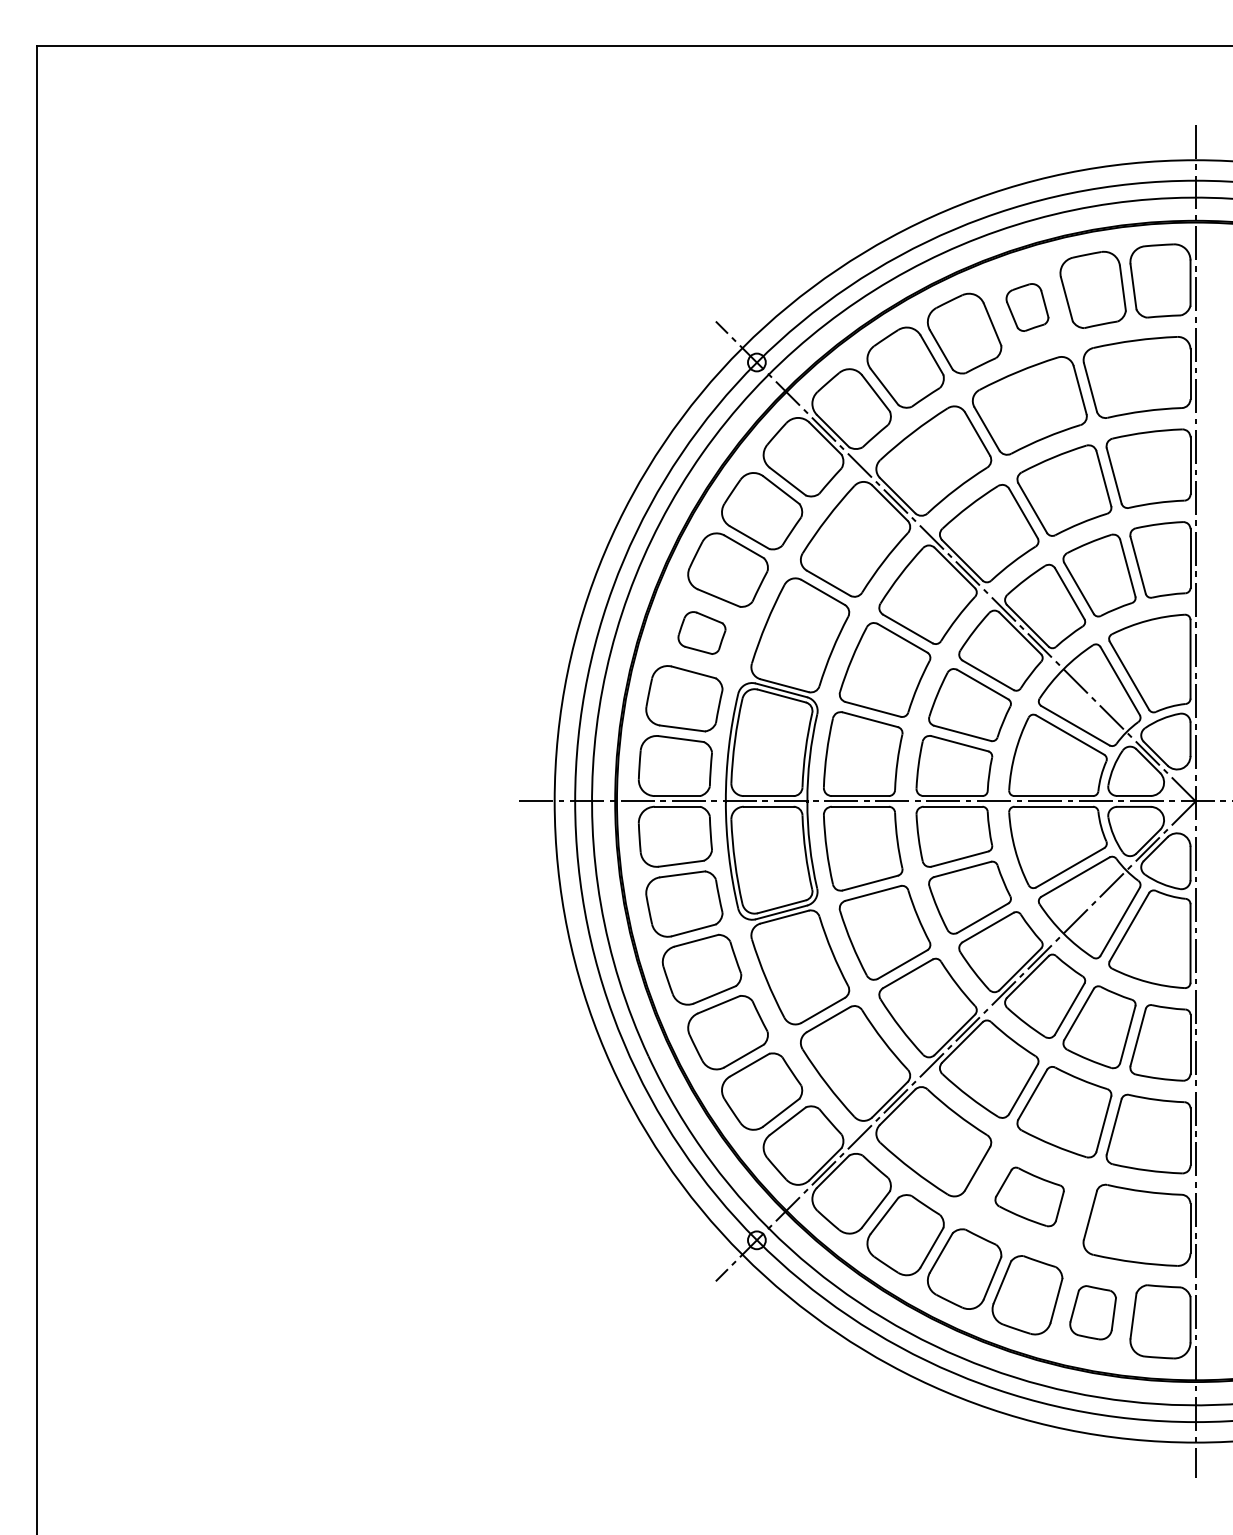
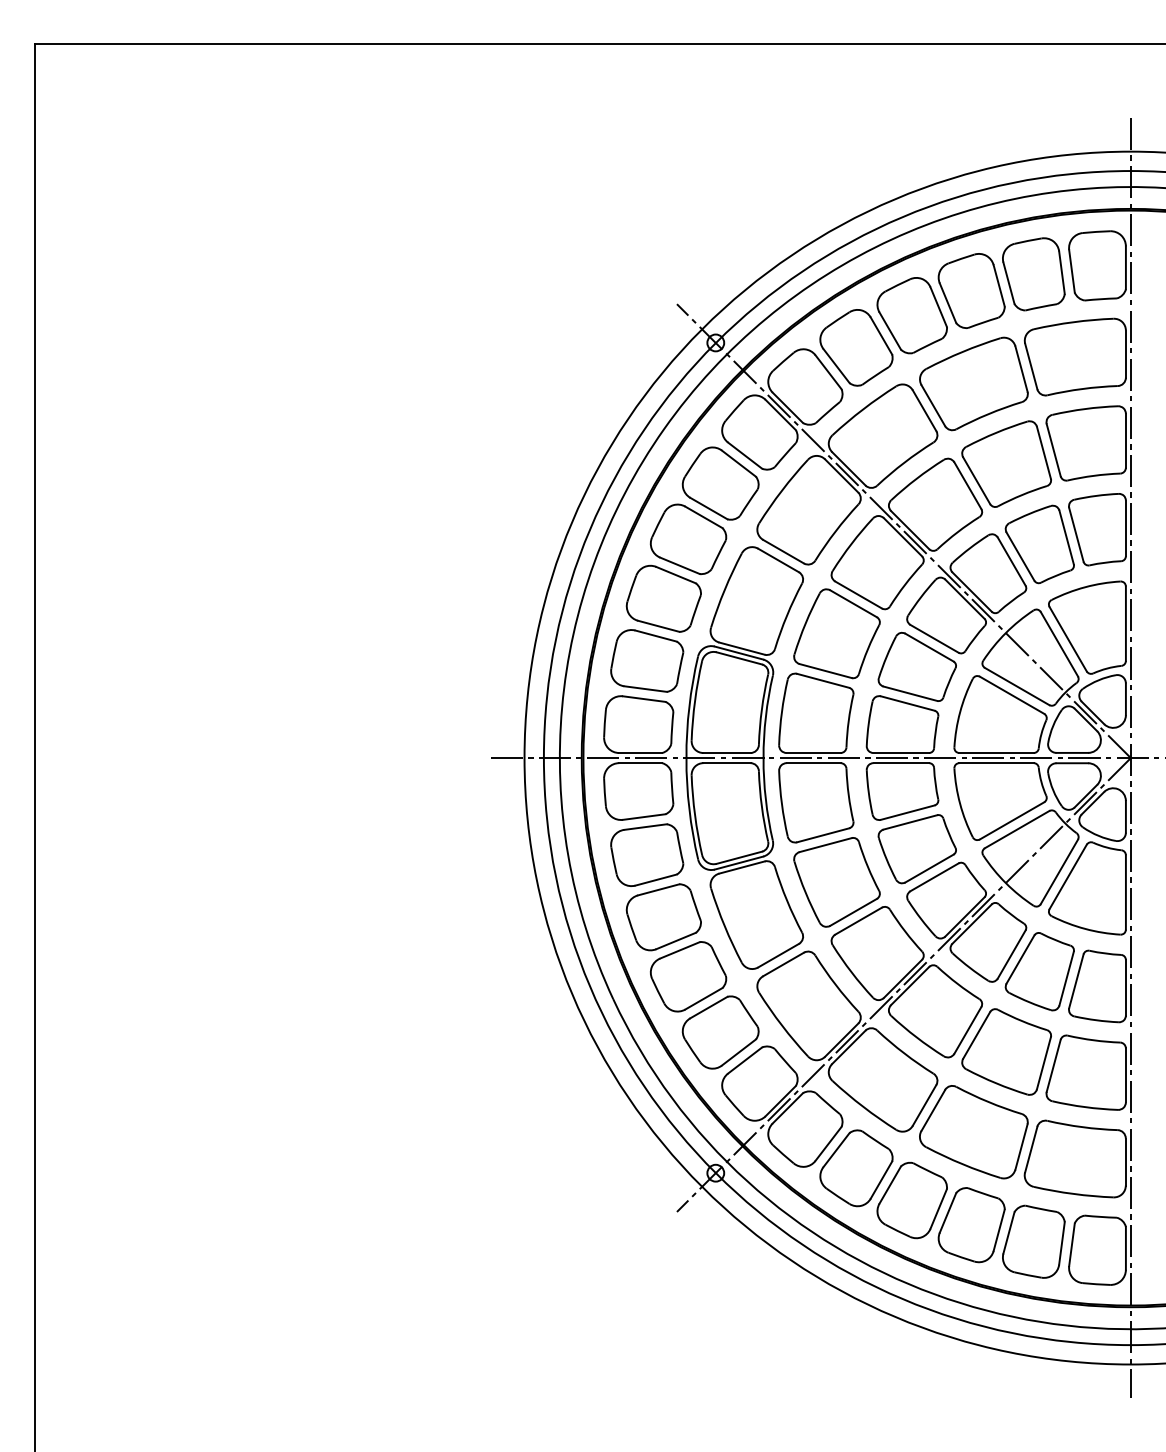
part: (1027, 307) -> (971, 290), size x1.67
part: (701, 632) -> (663, 598), size x1.67
part: (1029, 1196) -> (973, 1131), size x1.67
part: (1092, 1312) -> (1033, 1241), size x1.43

